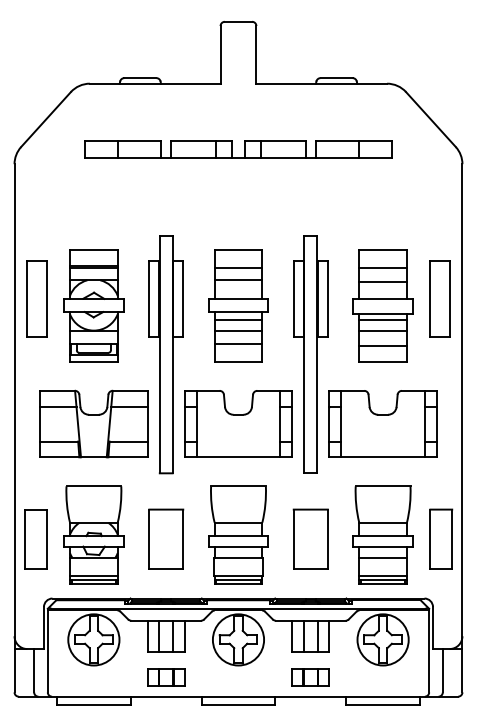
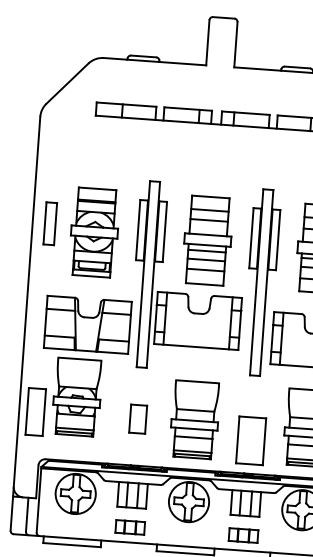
part: (36, 298) -> (49, 223), size x0.7
part: (238, 423) -> (198, 320), moved
part: (93, 534) -> (76, 396), moved
part: (166, 538) -> (138, 418), size x0.6
part: (310, 538) -> (250, 440), moved

